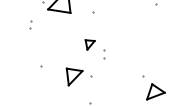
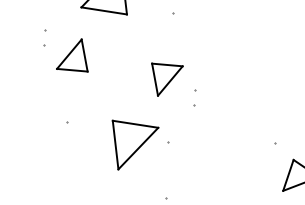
part: (43, 32) -> (71, 54), added
part: (89, 44) -> (165, 78), size x1.67
part: (74, 76) -> (135, 144), size x1.43

